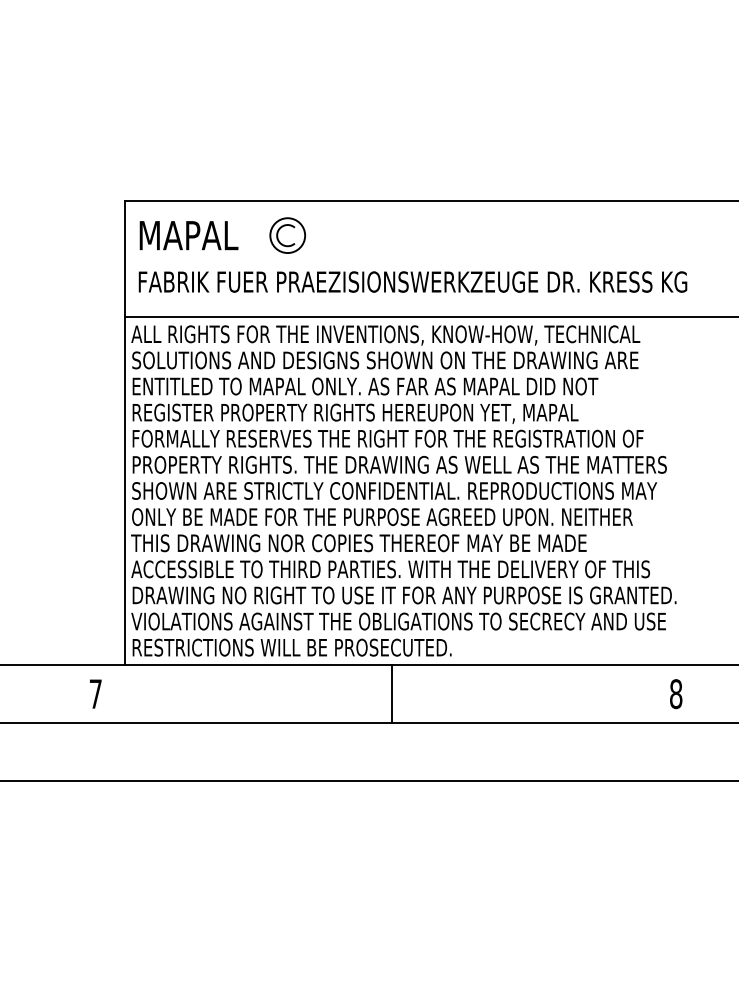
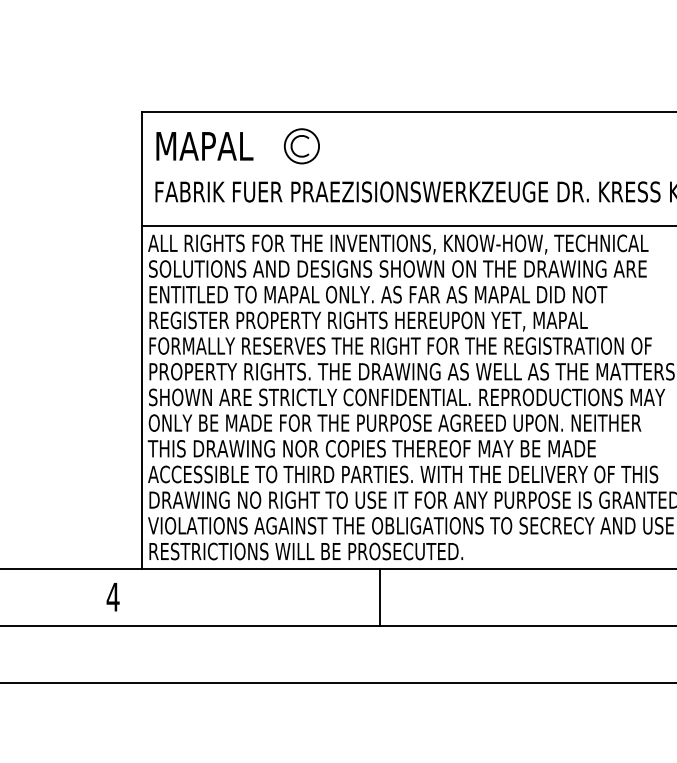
text: (95, 693) -> (112, 596), 7 -> 4
line: (392, 694) -> (380, 597), moved

